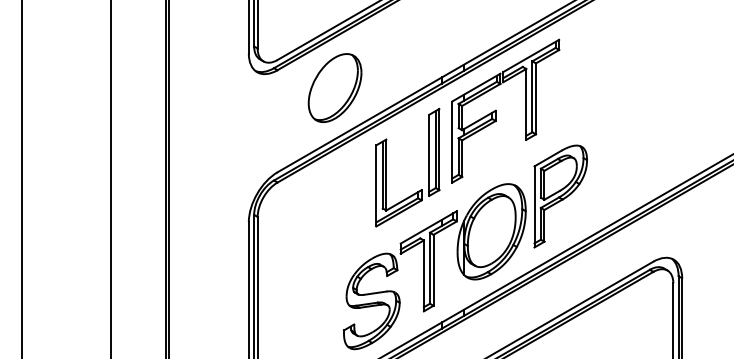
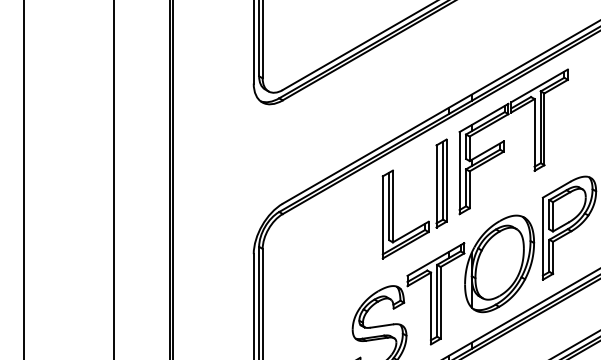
part: (334, 87) -> (340, 117), removed

